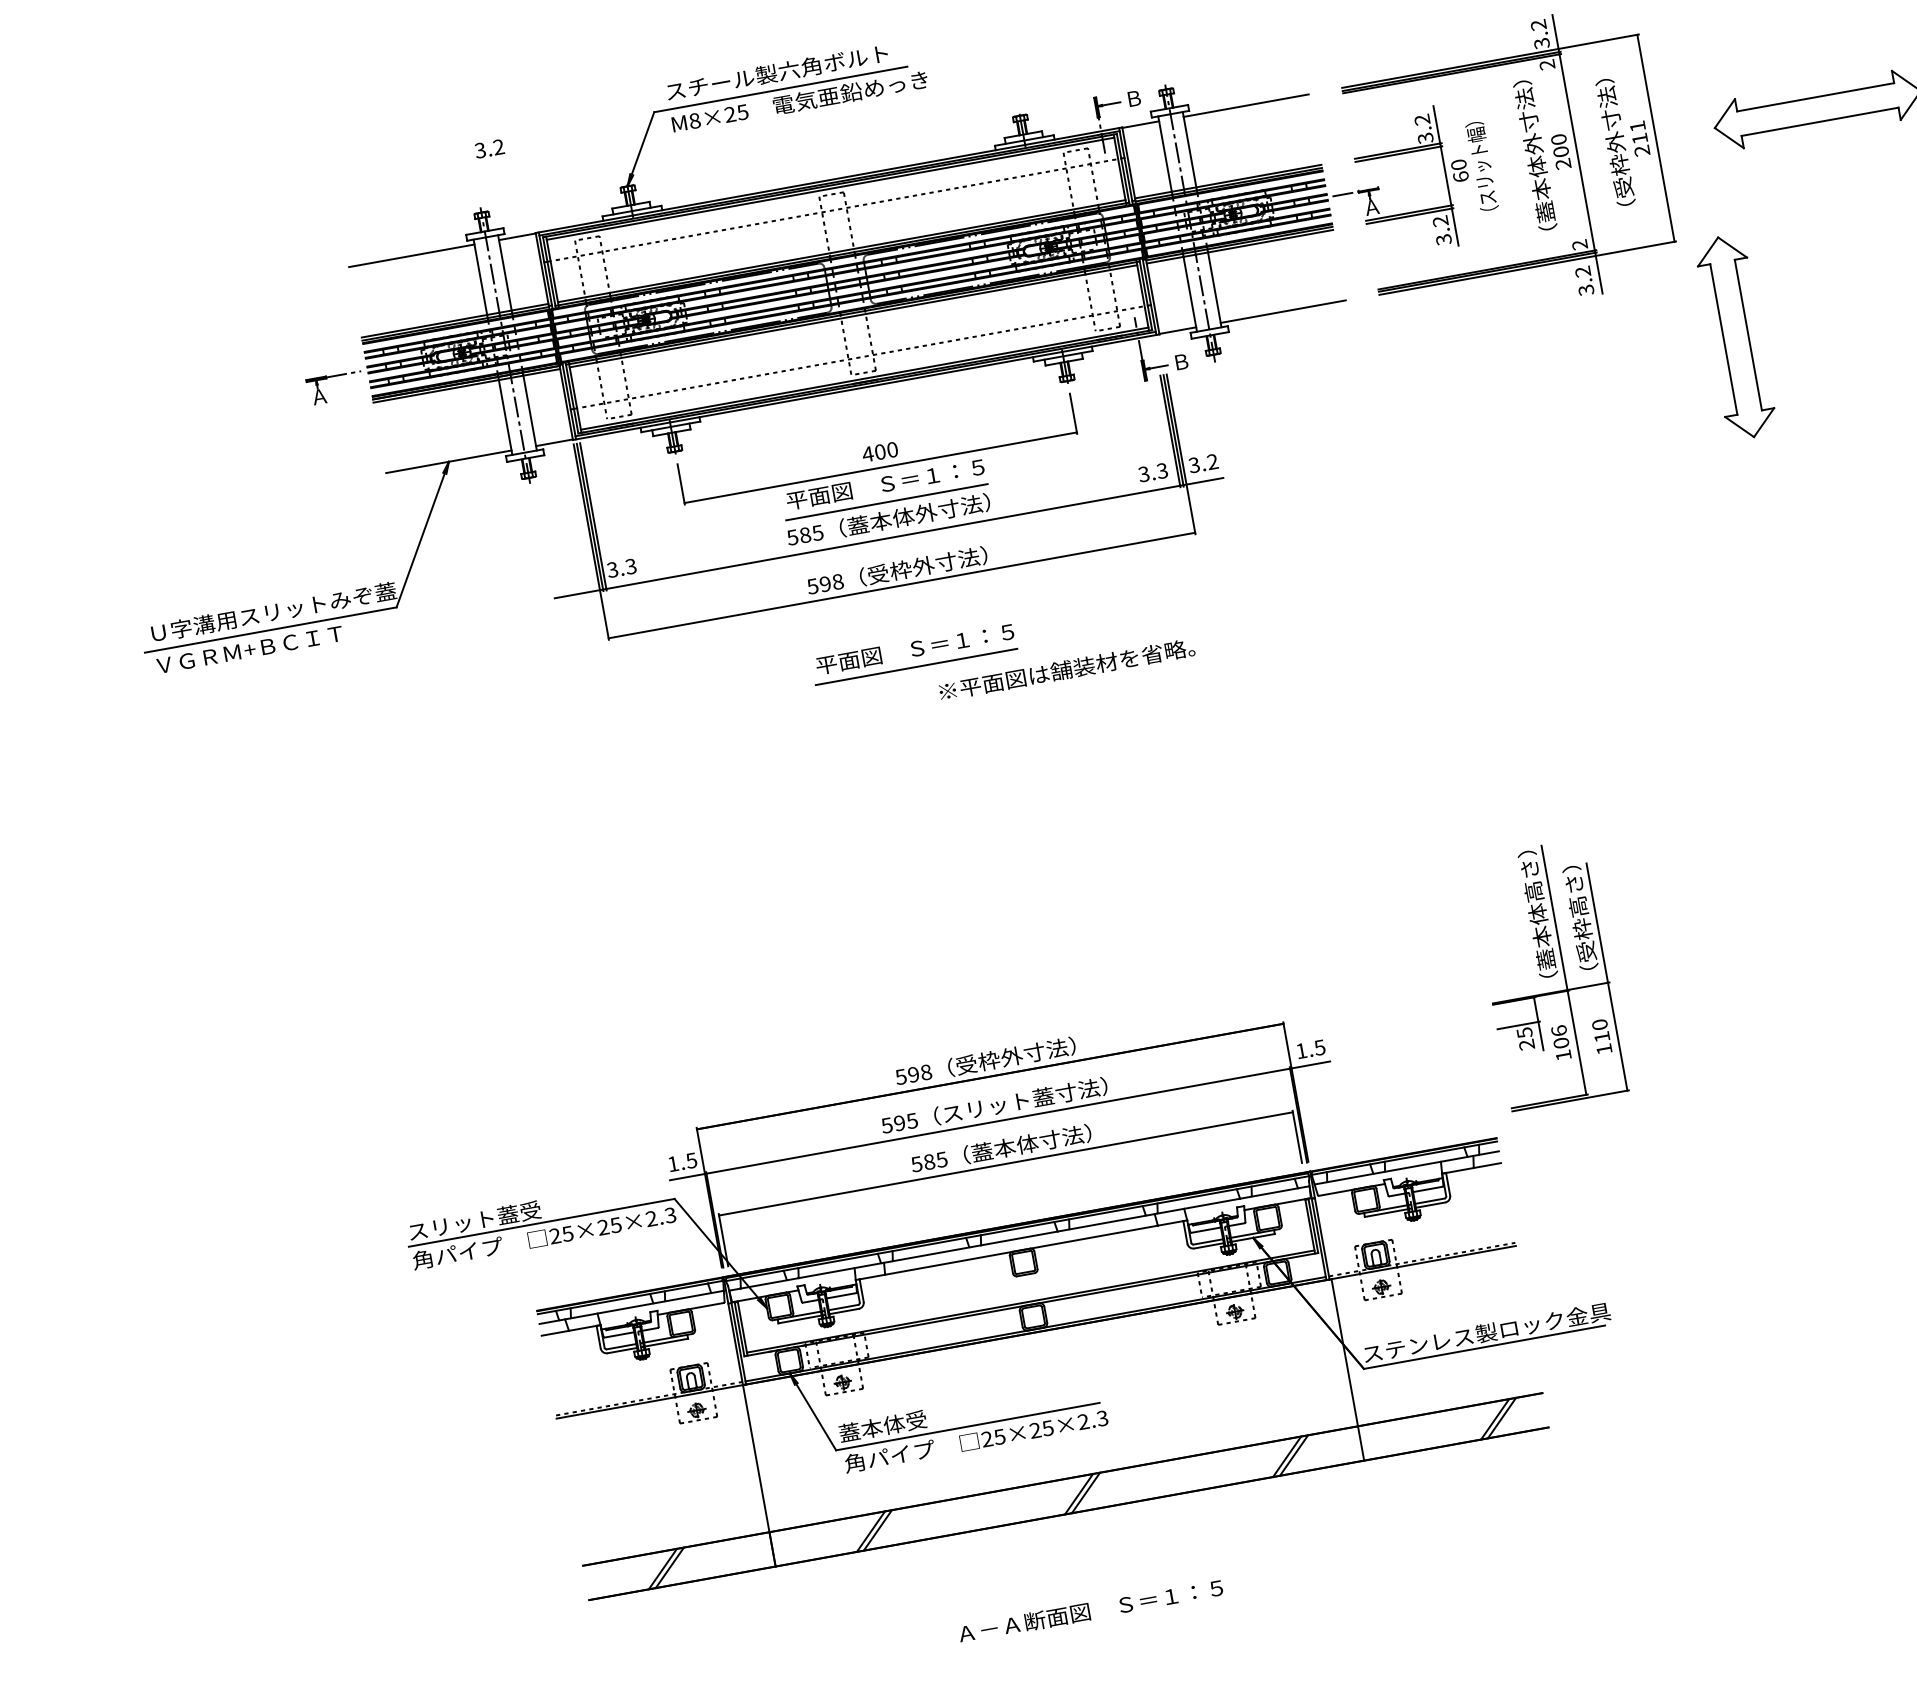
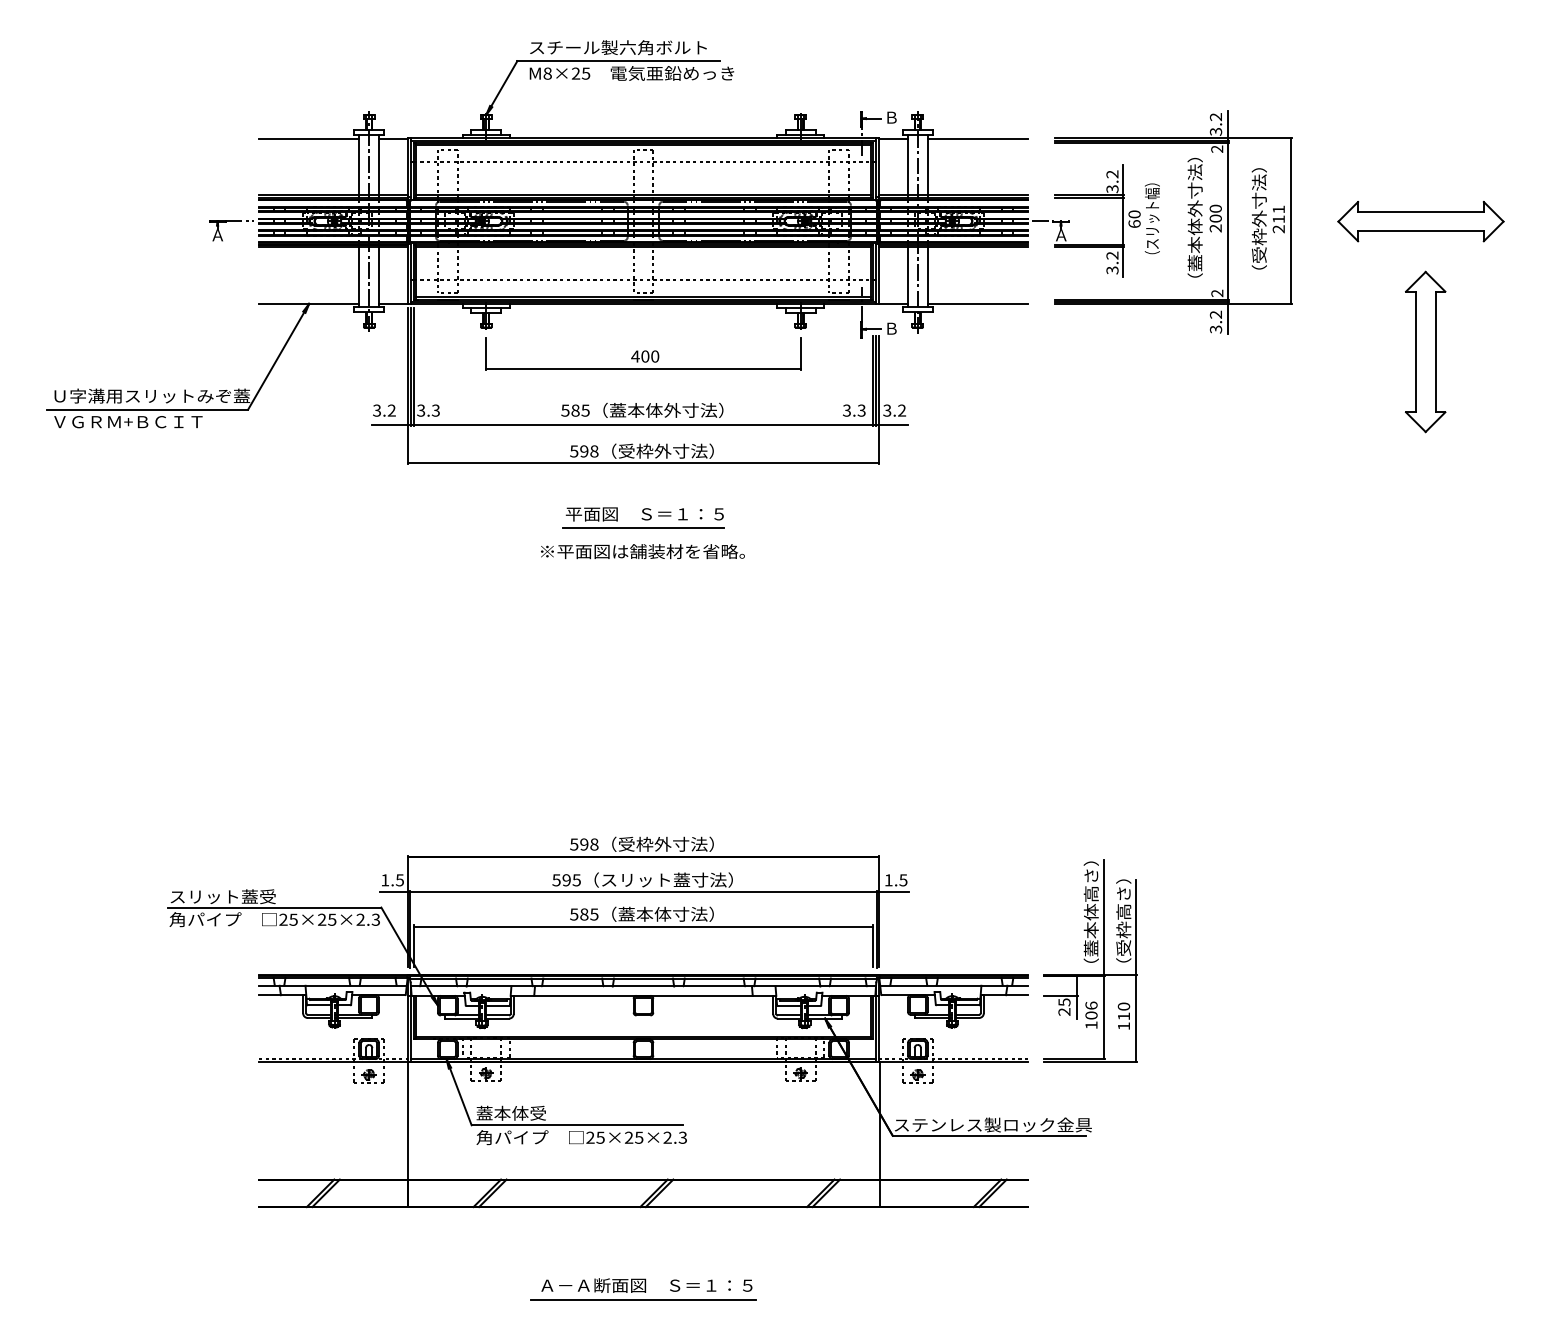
text: (489, 148) -> (384, 410), moved
part: (1735, 336) -> (1425, 351), moved
part: (884, 488) -> (643, 385), removed
text: (1066, 669) -> (642, 551), moved
part: (1547, 974) -> (1090, 960), moved
line: (1089, 1629) -> (643, 1299), added

